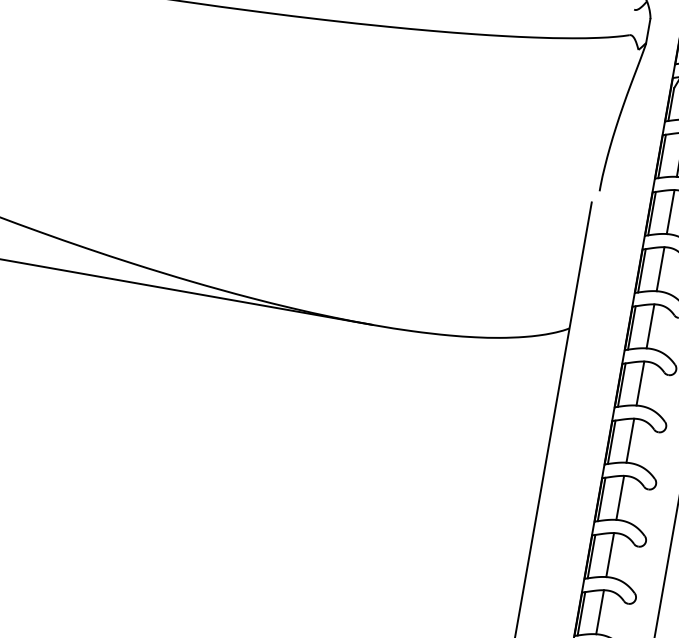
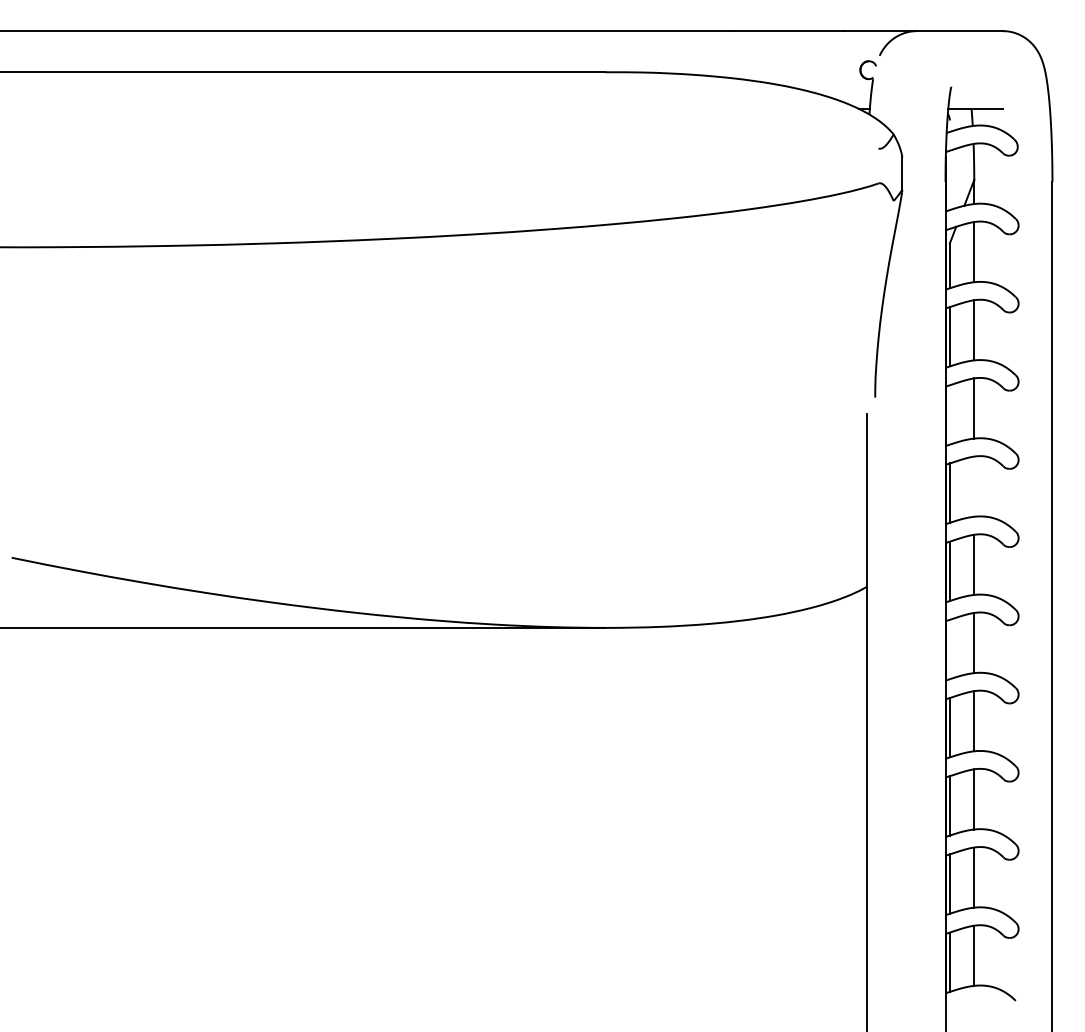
line: (651, 213) -> (949, 414), removed
line: (660, 269) -> (974, 486), removed
line: (621, 385) -> (949, 649), removed

